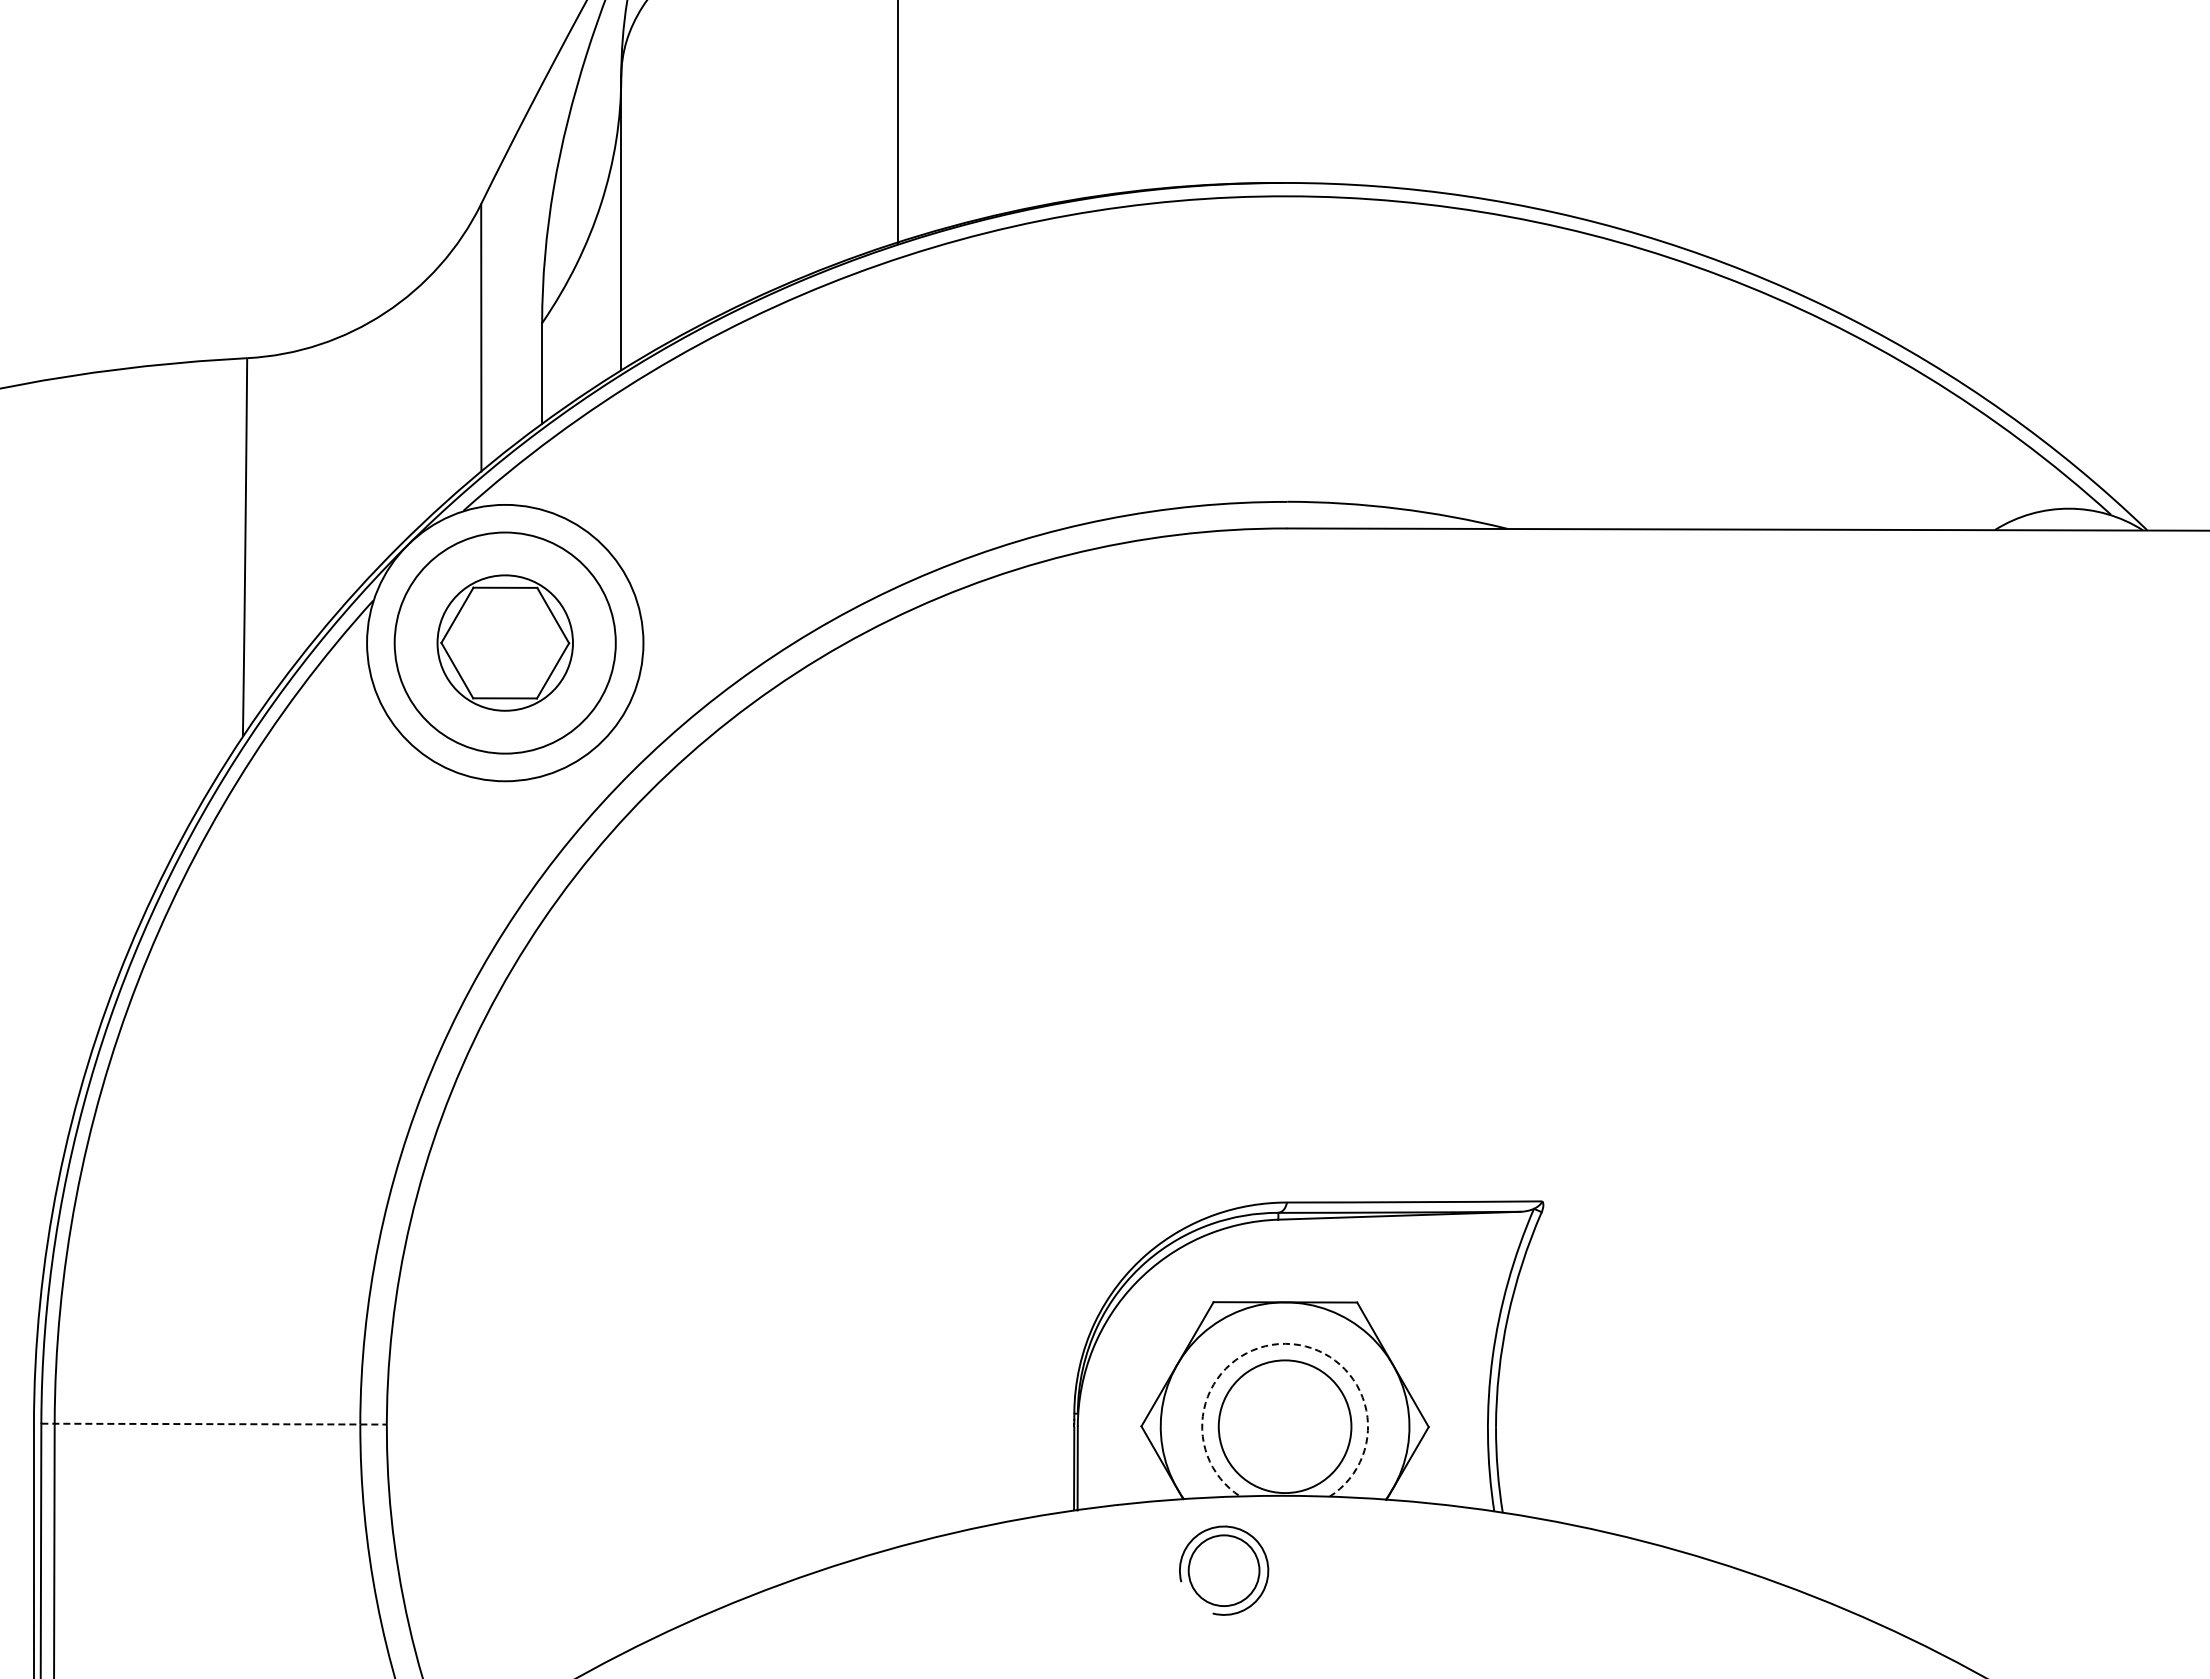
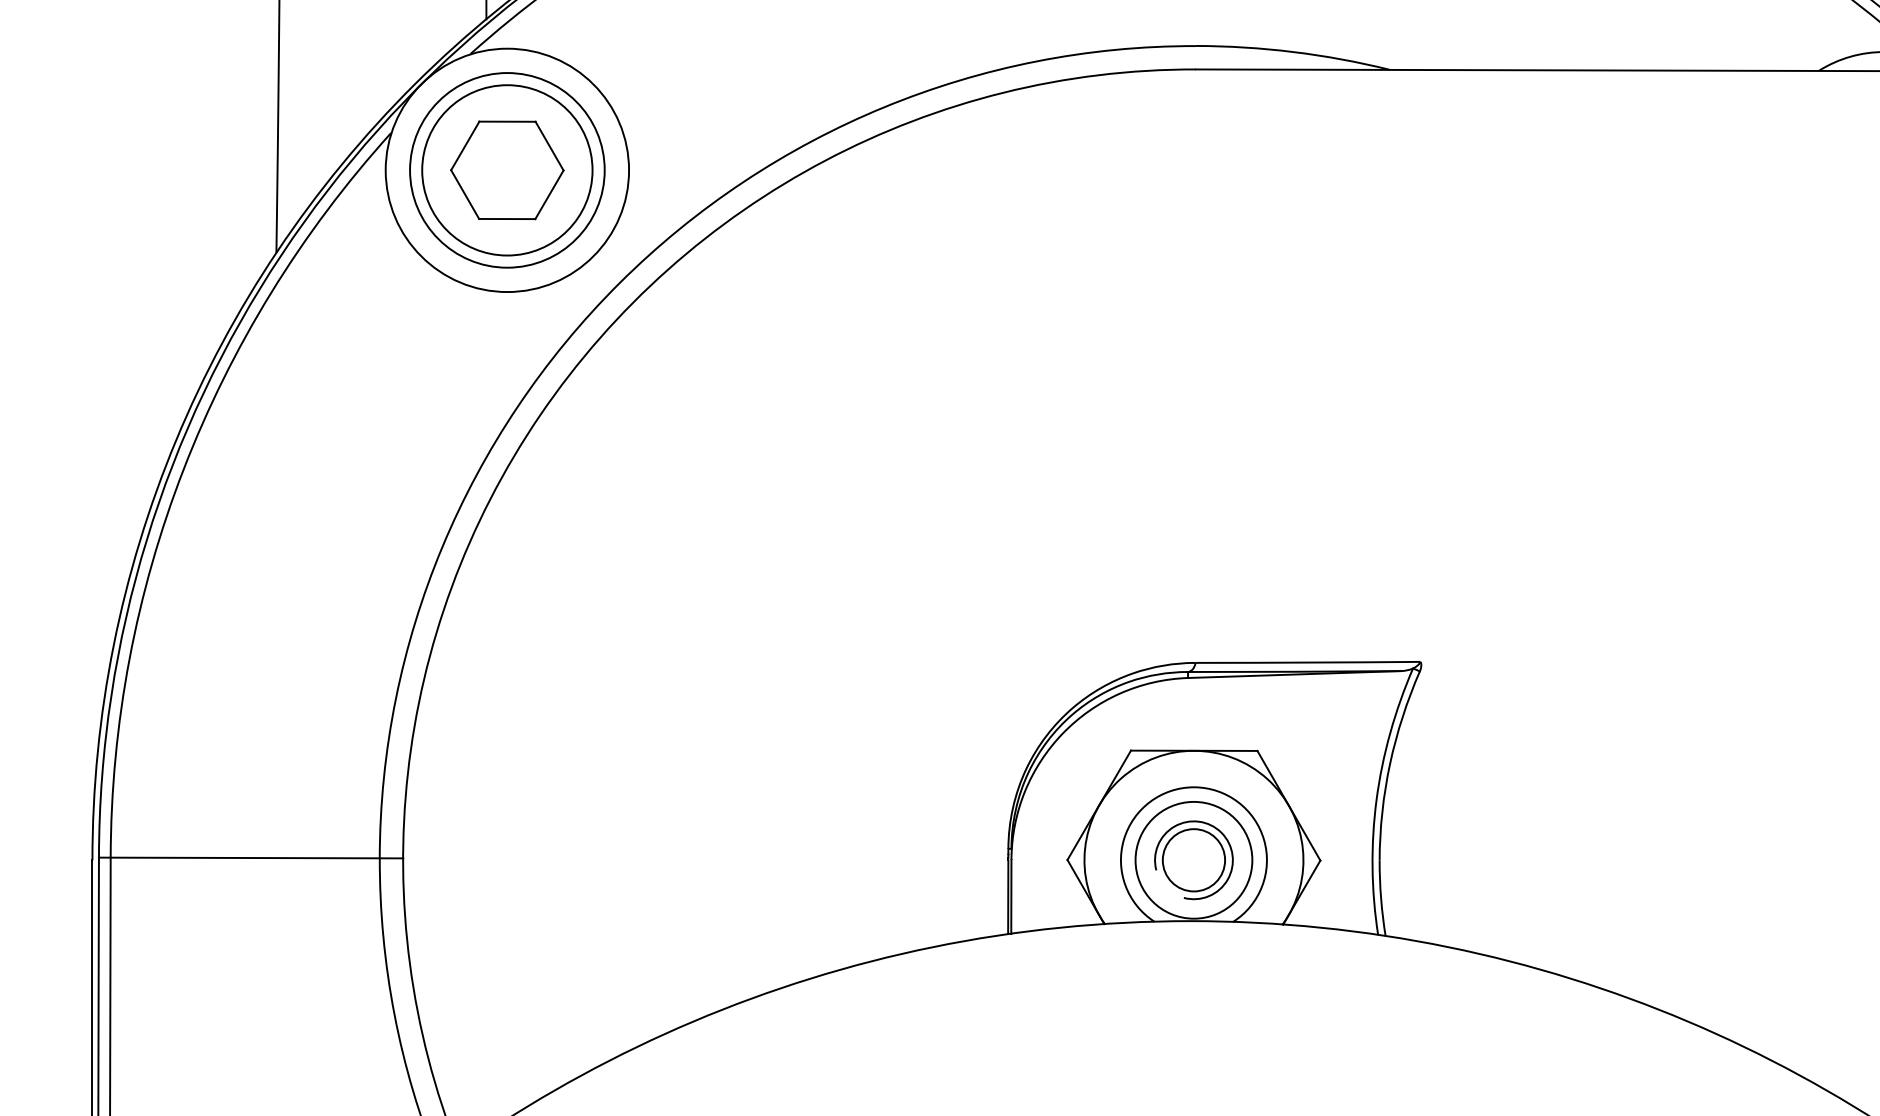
circle: (505, 642) -> (507, 169), size x1.43
arc: (1285, 1343) -> (1194, 787), dashed -> solid
line: (214, 1424) -> (251, 858), dashed -> solid
part: (1224, 1570) -> (1194, 860), moved

